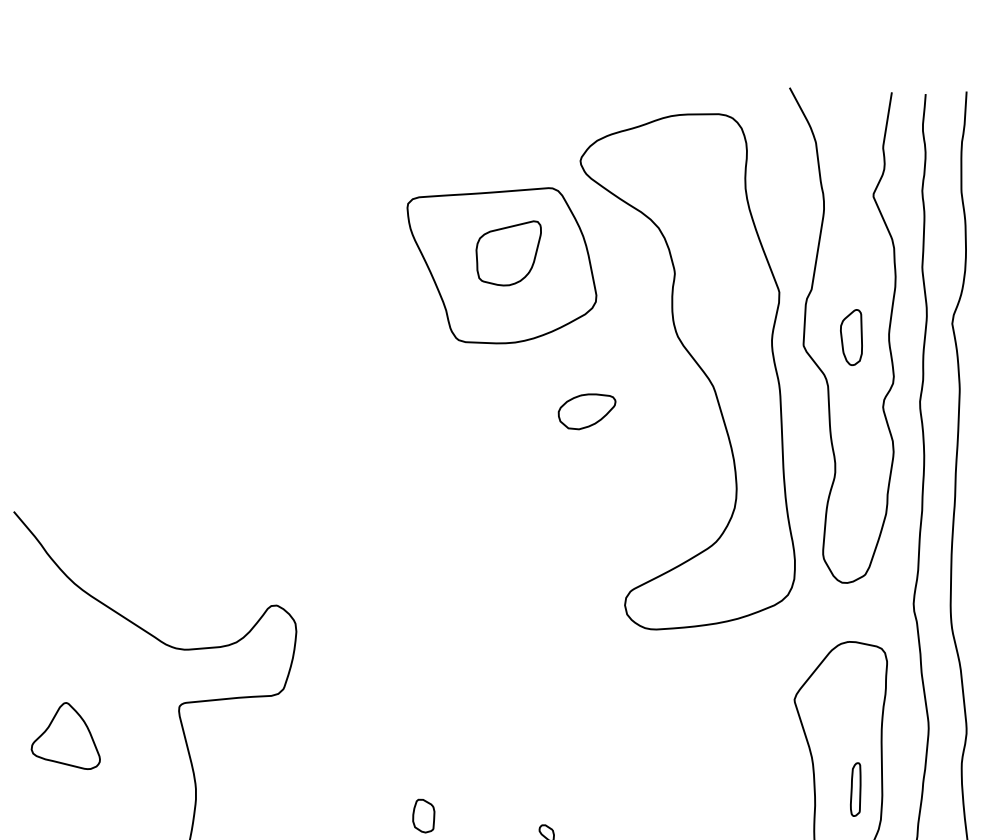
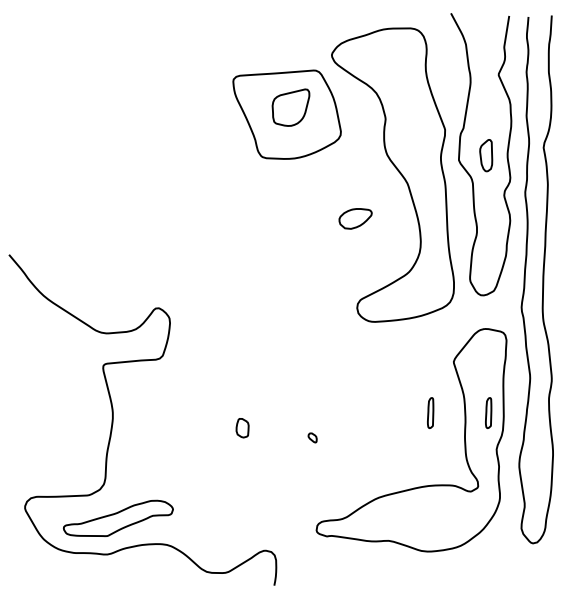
part: (586, 411) -> (355, 218), moved
part: (65, 735) -> (38, 382), removed
part: (753, 788) -> (430, 412), added

